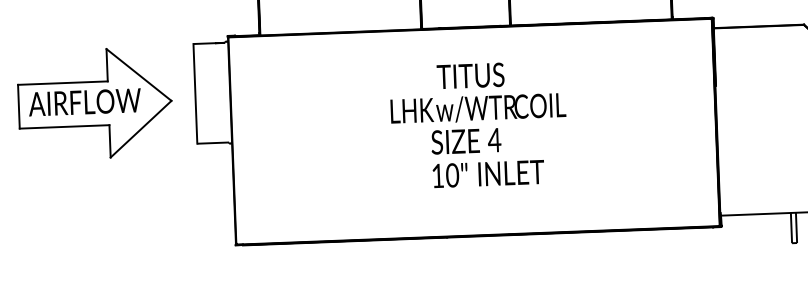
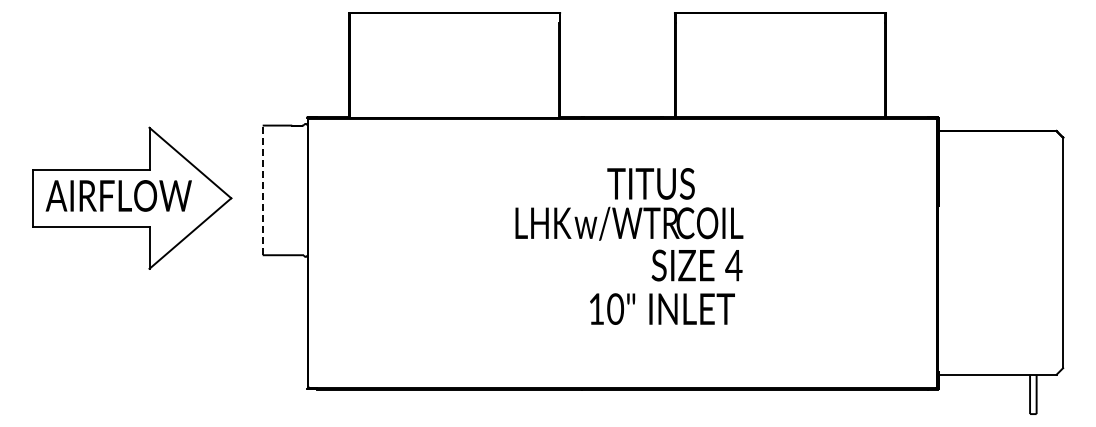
text: (470, 75) -> (650, 183), moved
line: (195, 93) -> (262, 190), solid -> dashed
text: (465, 141) -> (696, 265), moved
text: (488, 173) -> (662, 308), moved

